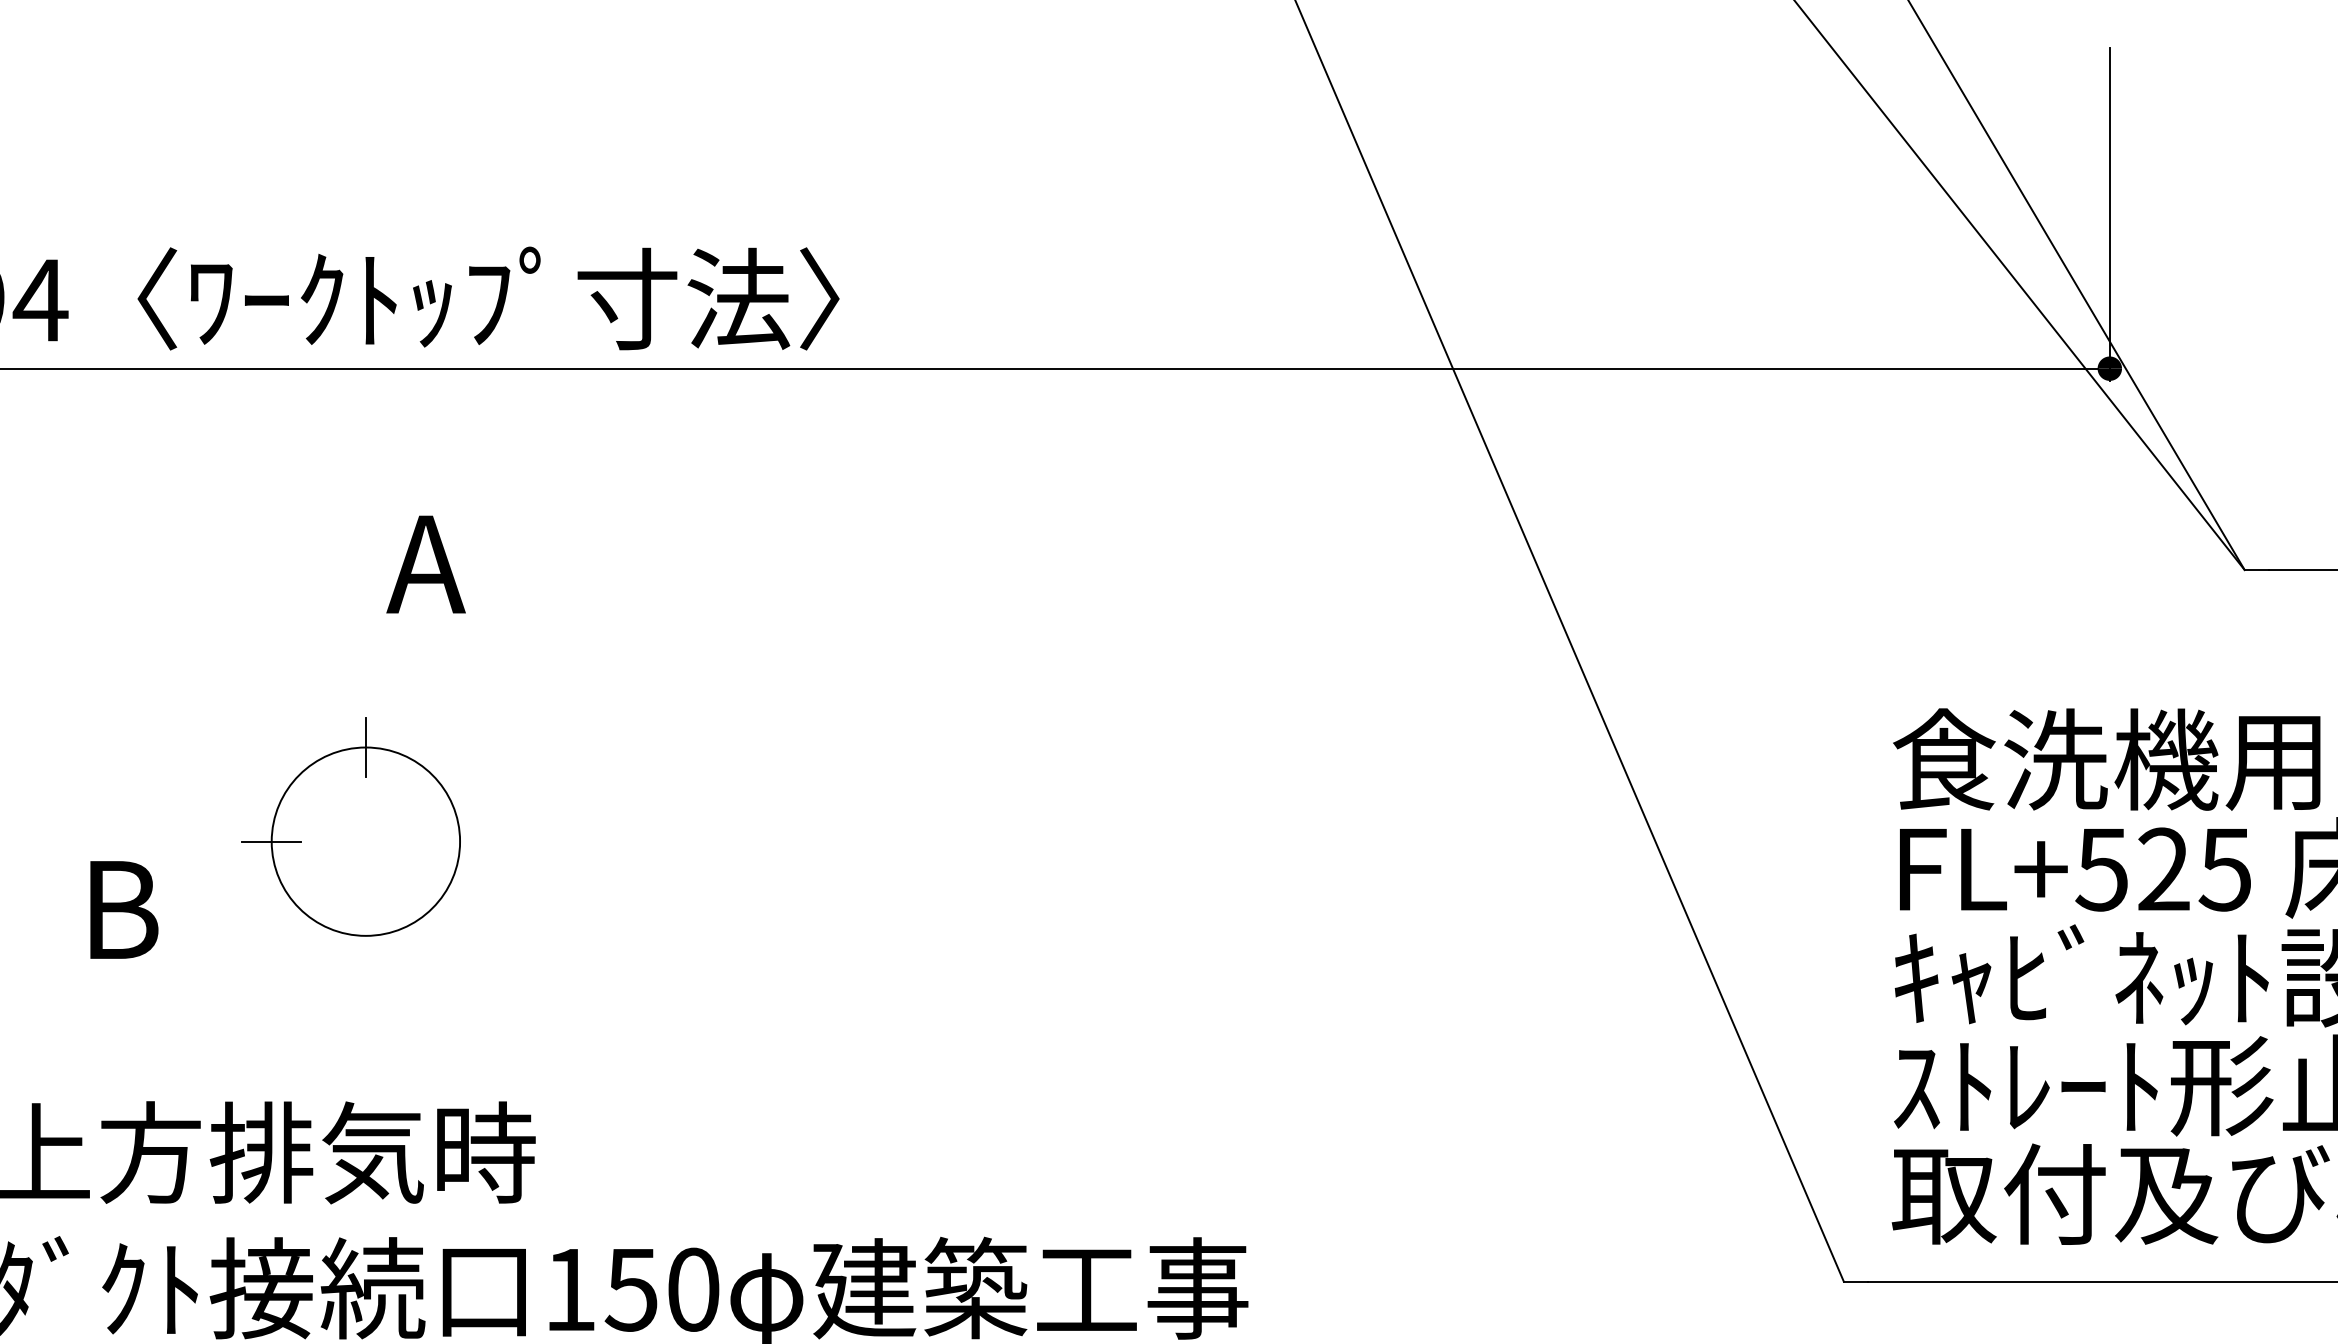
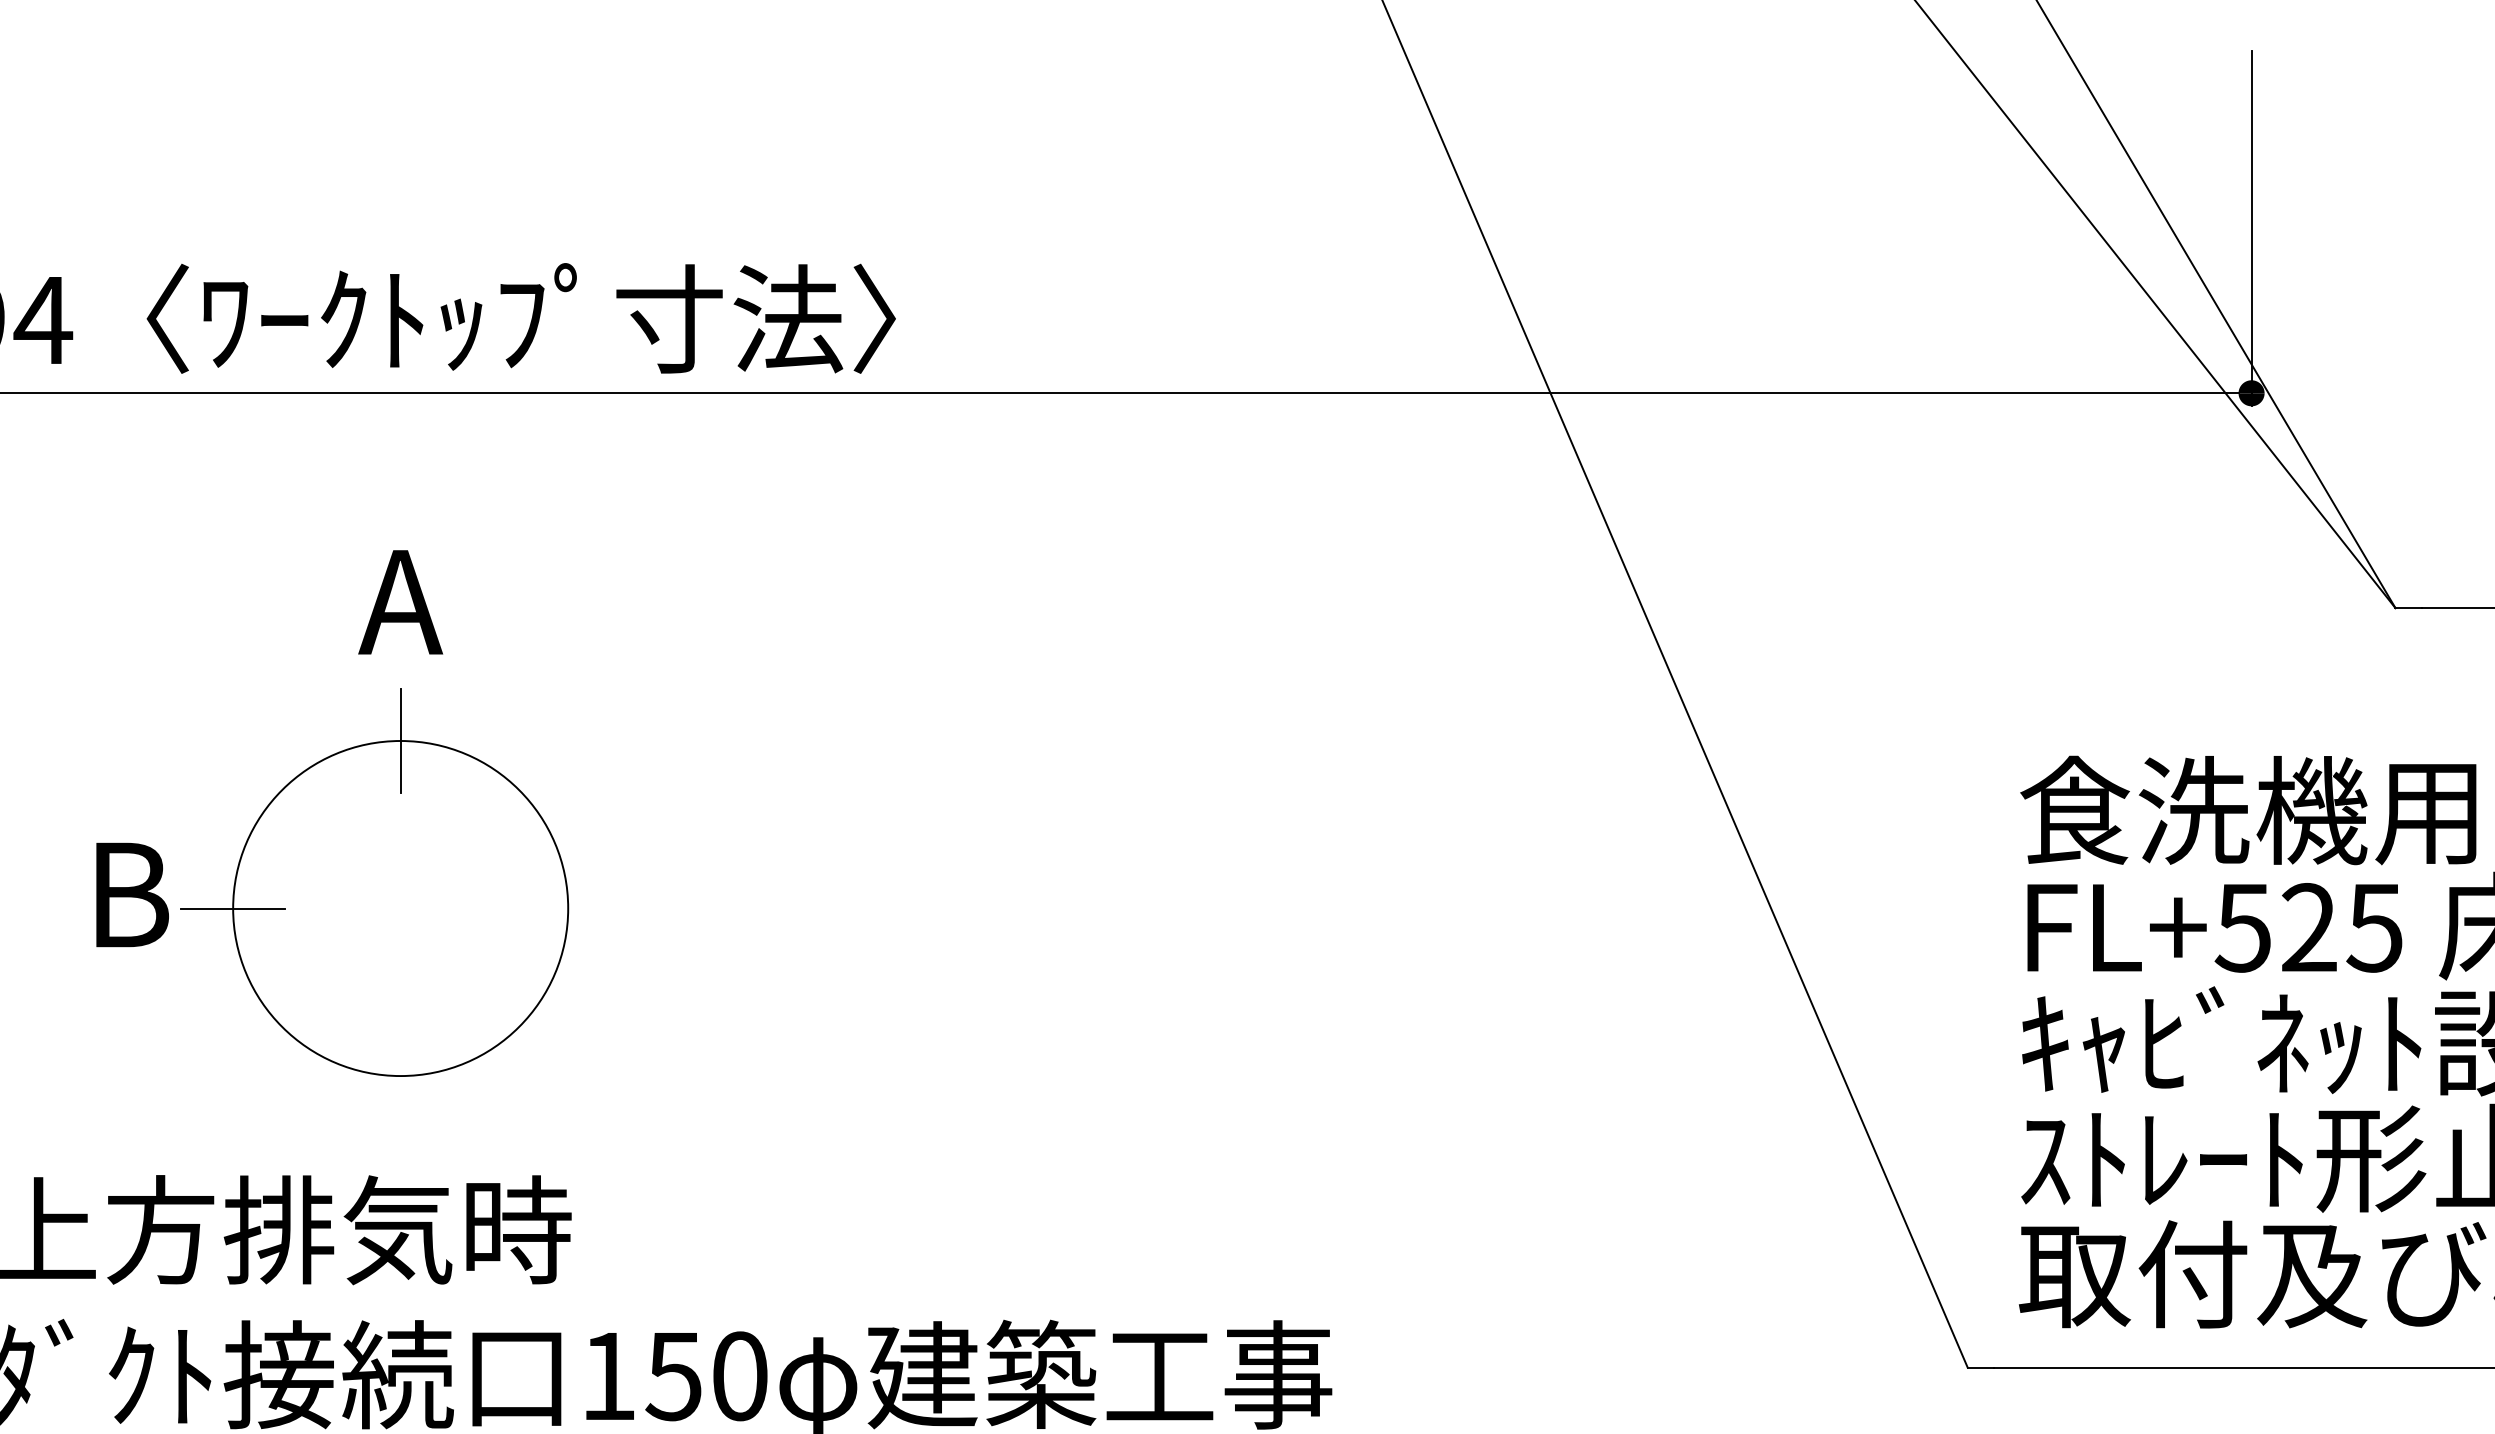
text: (425, 564) -> (400, 602), moved
part: (350, 827) -> (374, 882), size x1.67
text: (124, 909) -> (132, 894), moved

